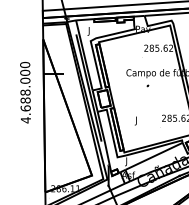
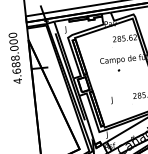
text: (25, 92) -> (15, 58), moved

